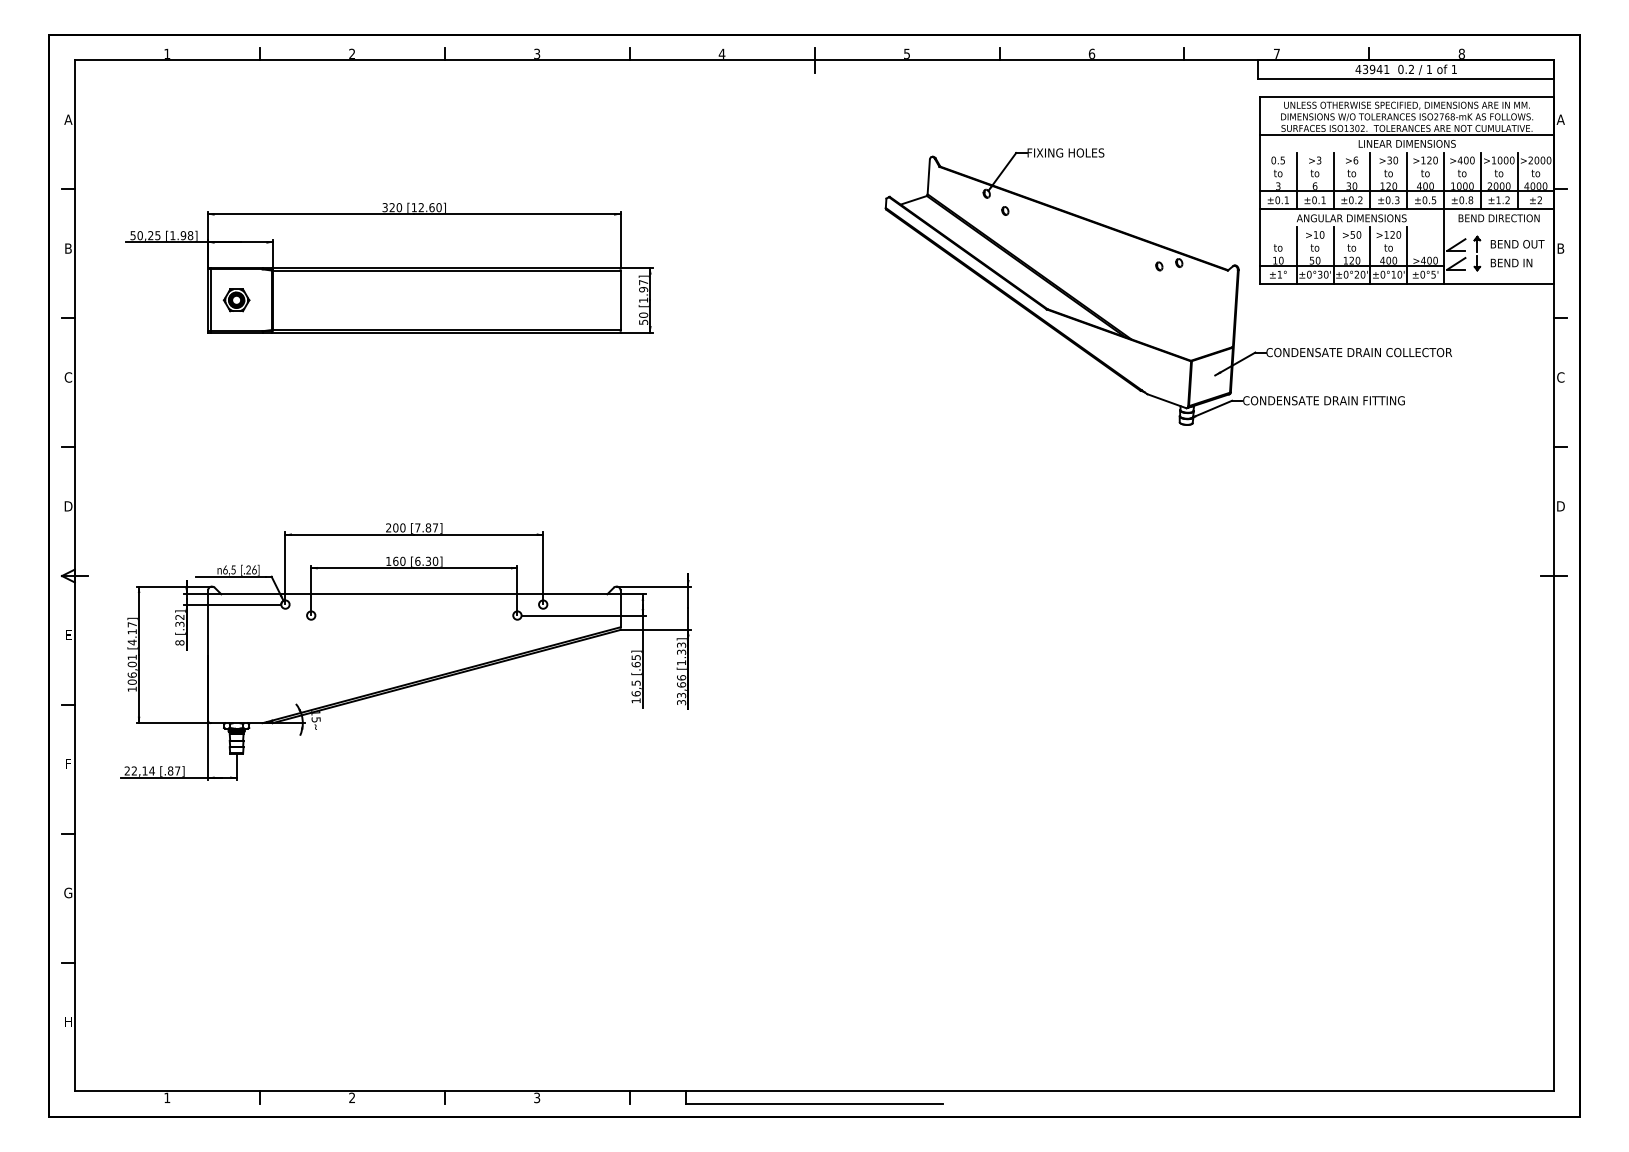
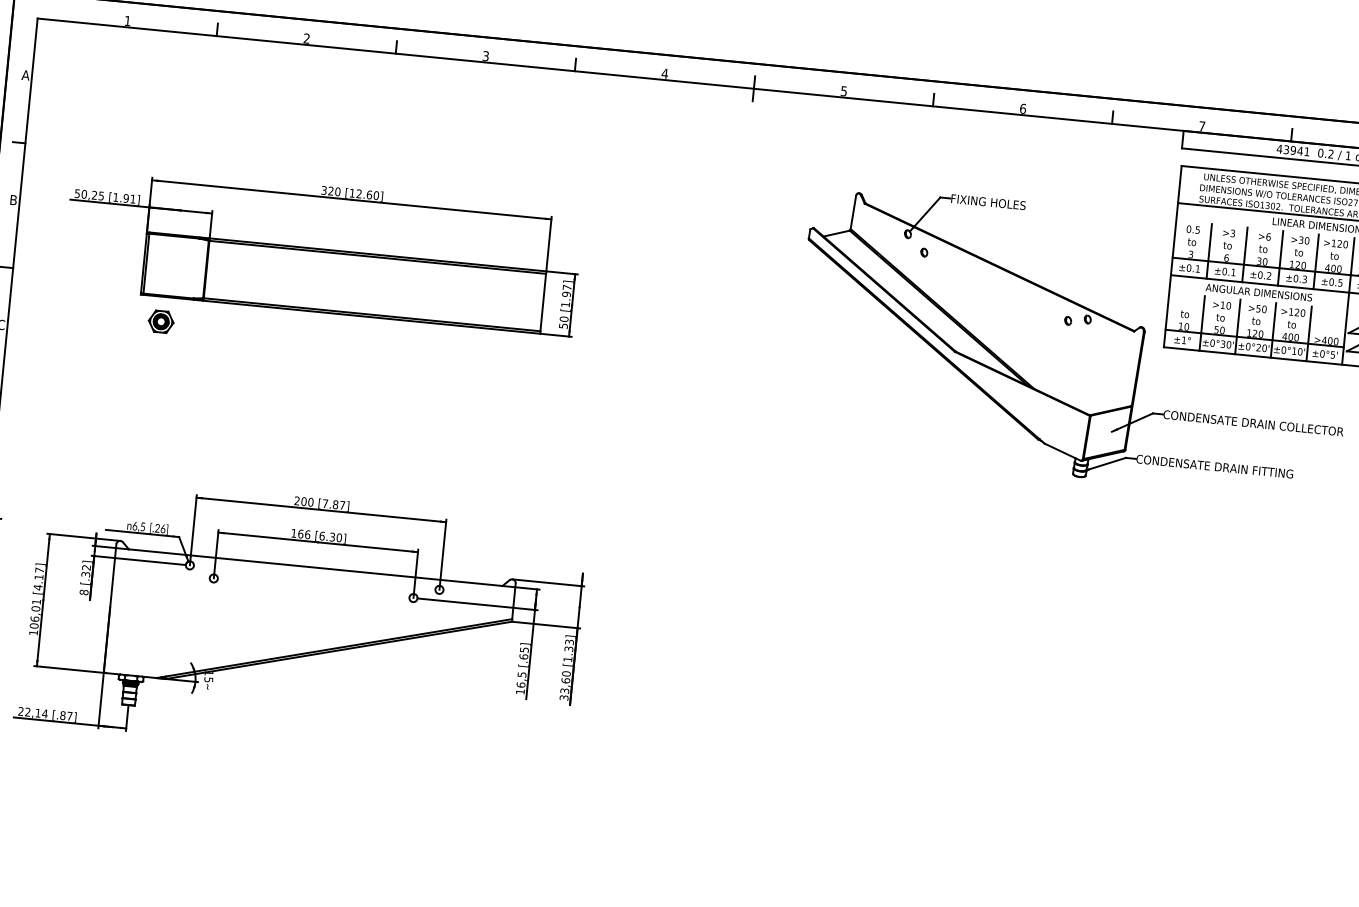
text: (190, 235) -> (133, 199), [1.98] -> [1.91]
part: (236, 300) -> (161, 321), moved
text: (402, 560) -> (307, 533), 160 -> 166
text: (681, 677) -> (566, 673), 33,66 -> 33,60

